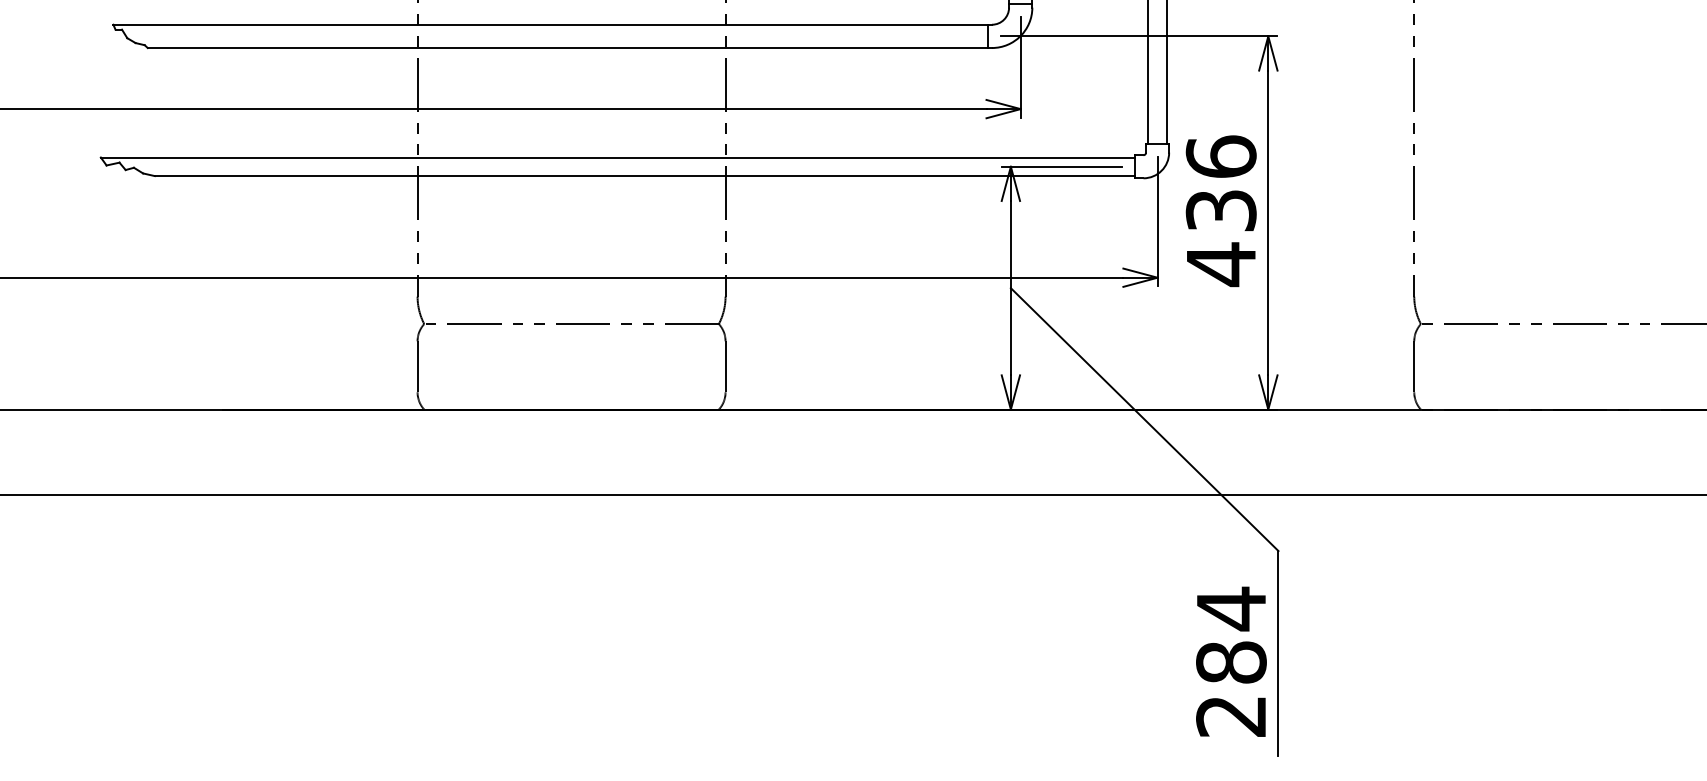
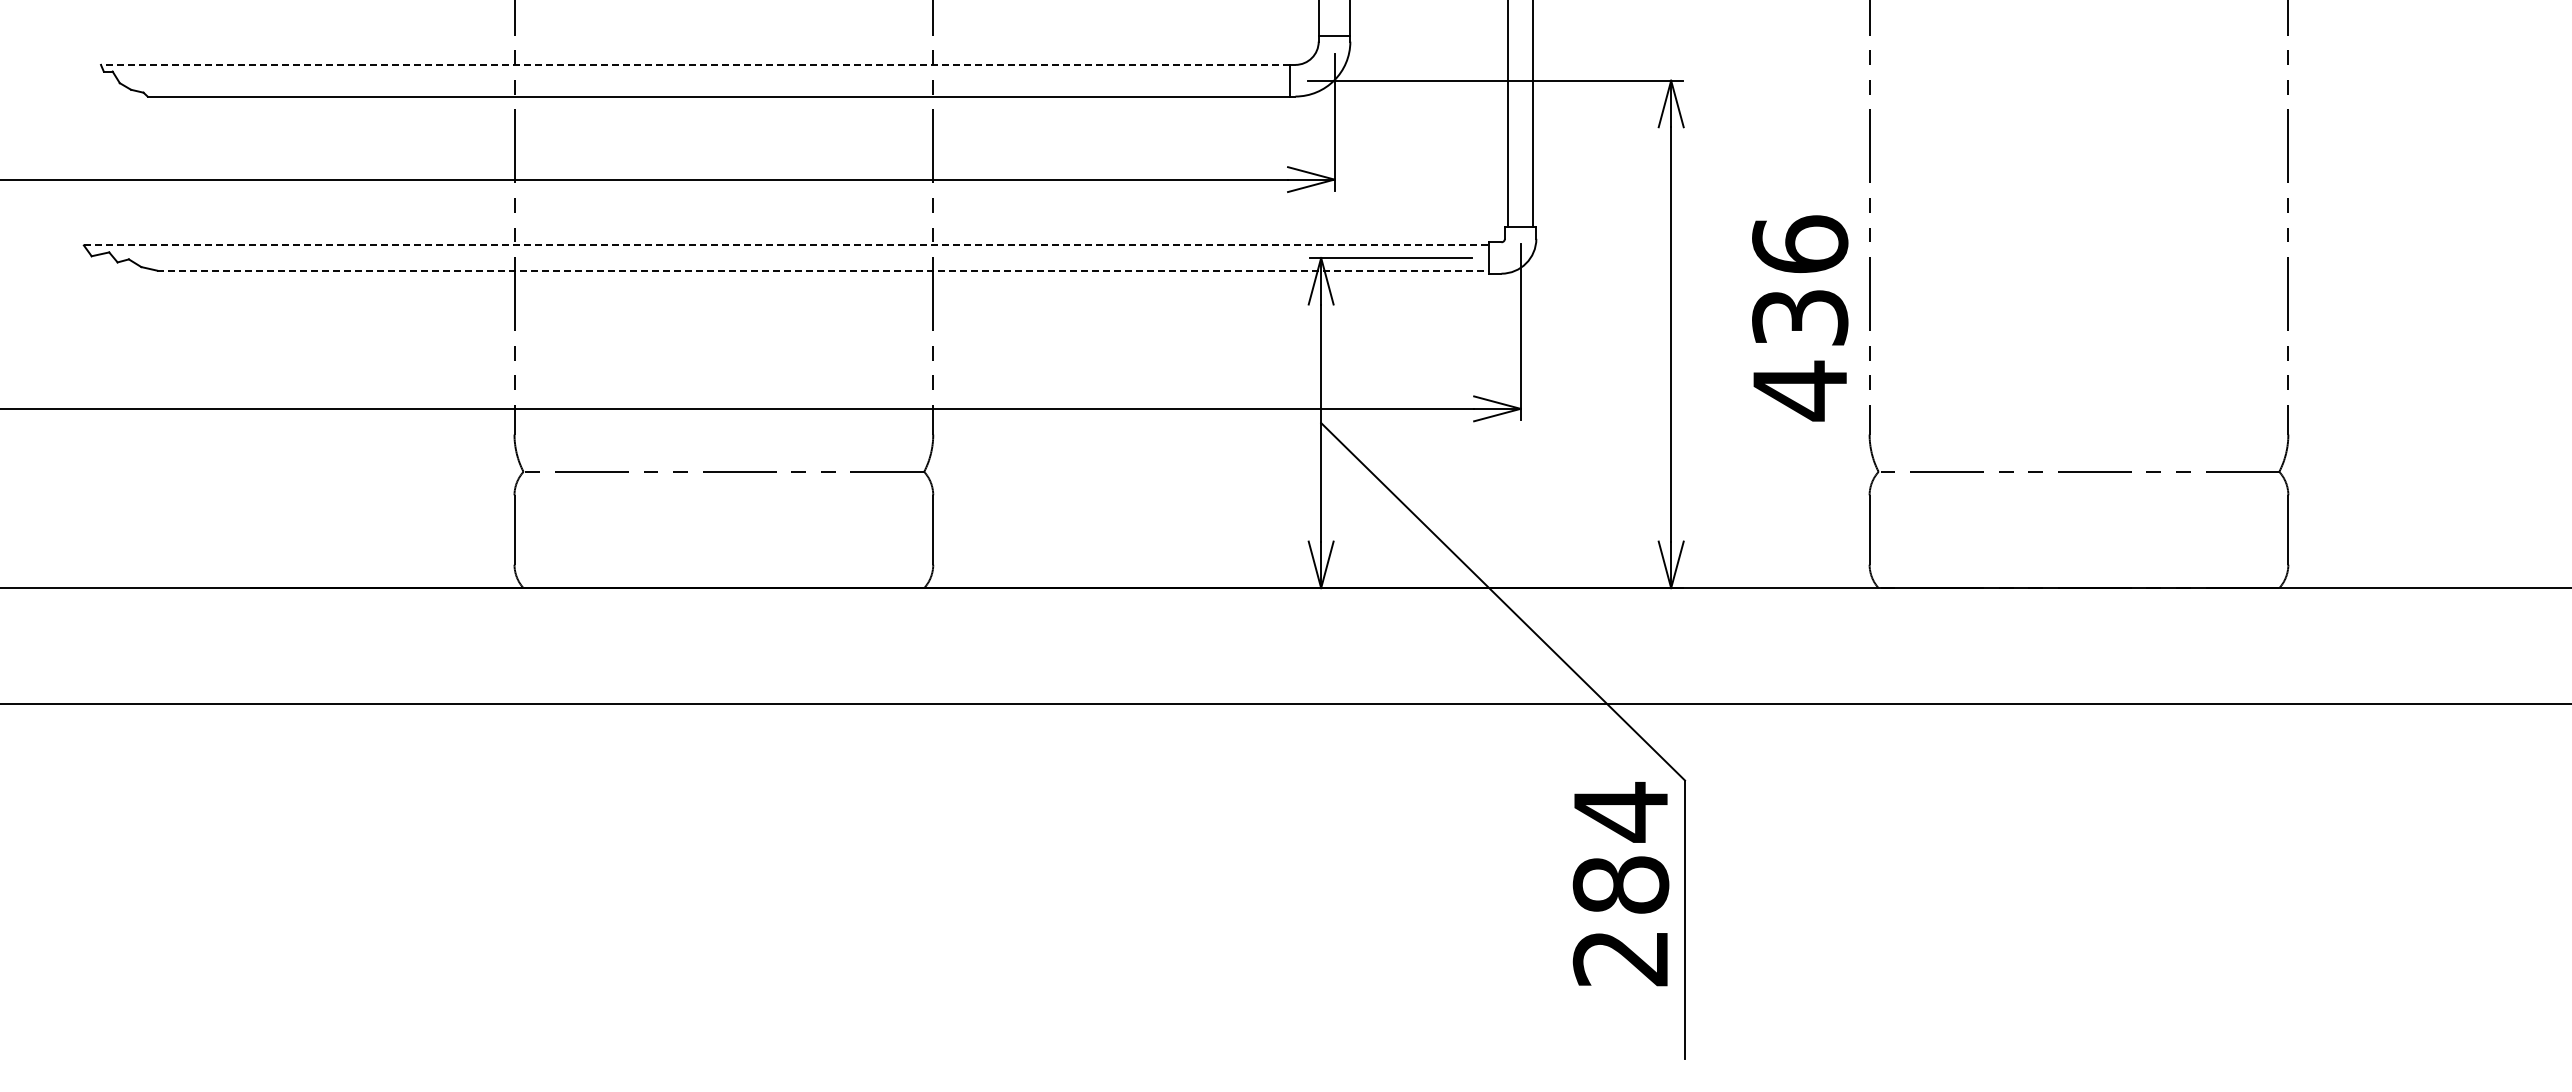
line: (550, 24) -> (695, 64), solid -> dashed
line: (617, 157) -> (786, 245), solid -> dashed
line: (644, 175) -> (823, 270), solid -> dashed
text: (1221, 211) -> (1800, 318), moved
text: (1231, 662) -> (1620, 884), moved

